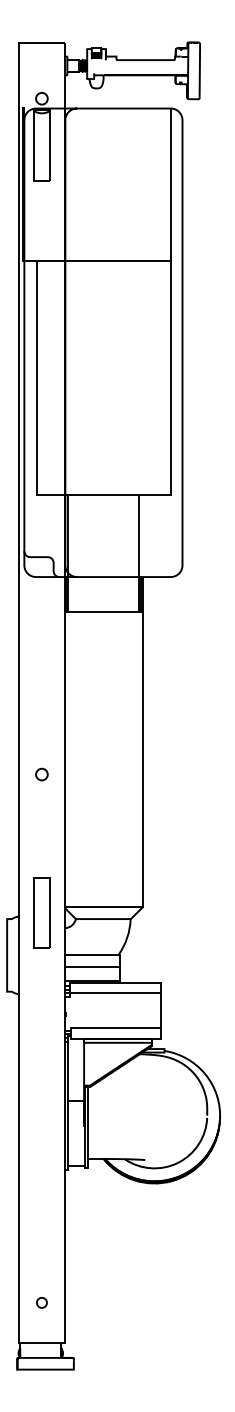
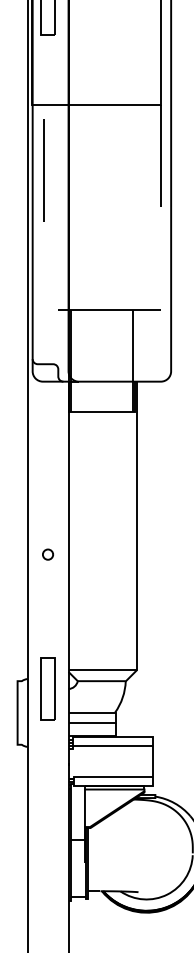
line: (103, 495) -> (101, 310), solid -> dashed
part: (41, 912) -> (47, 688), moved

